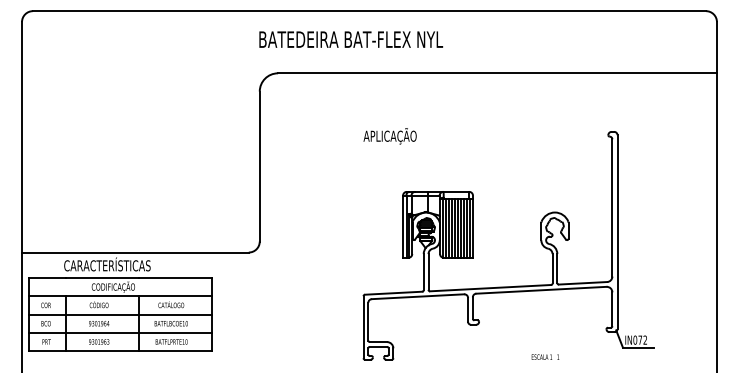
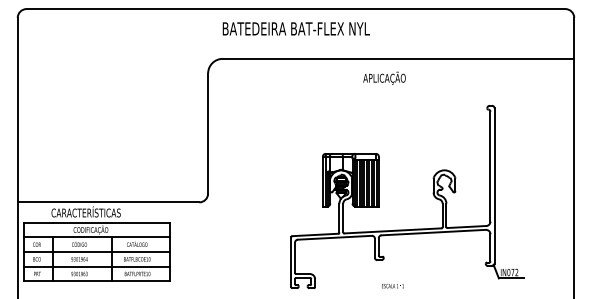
text: (350, 39) -> (295, 28), moved
text: (390, 135) -> (384, 77), moved
text: (544, 357) -> (392, 286), moved

